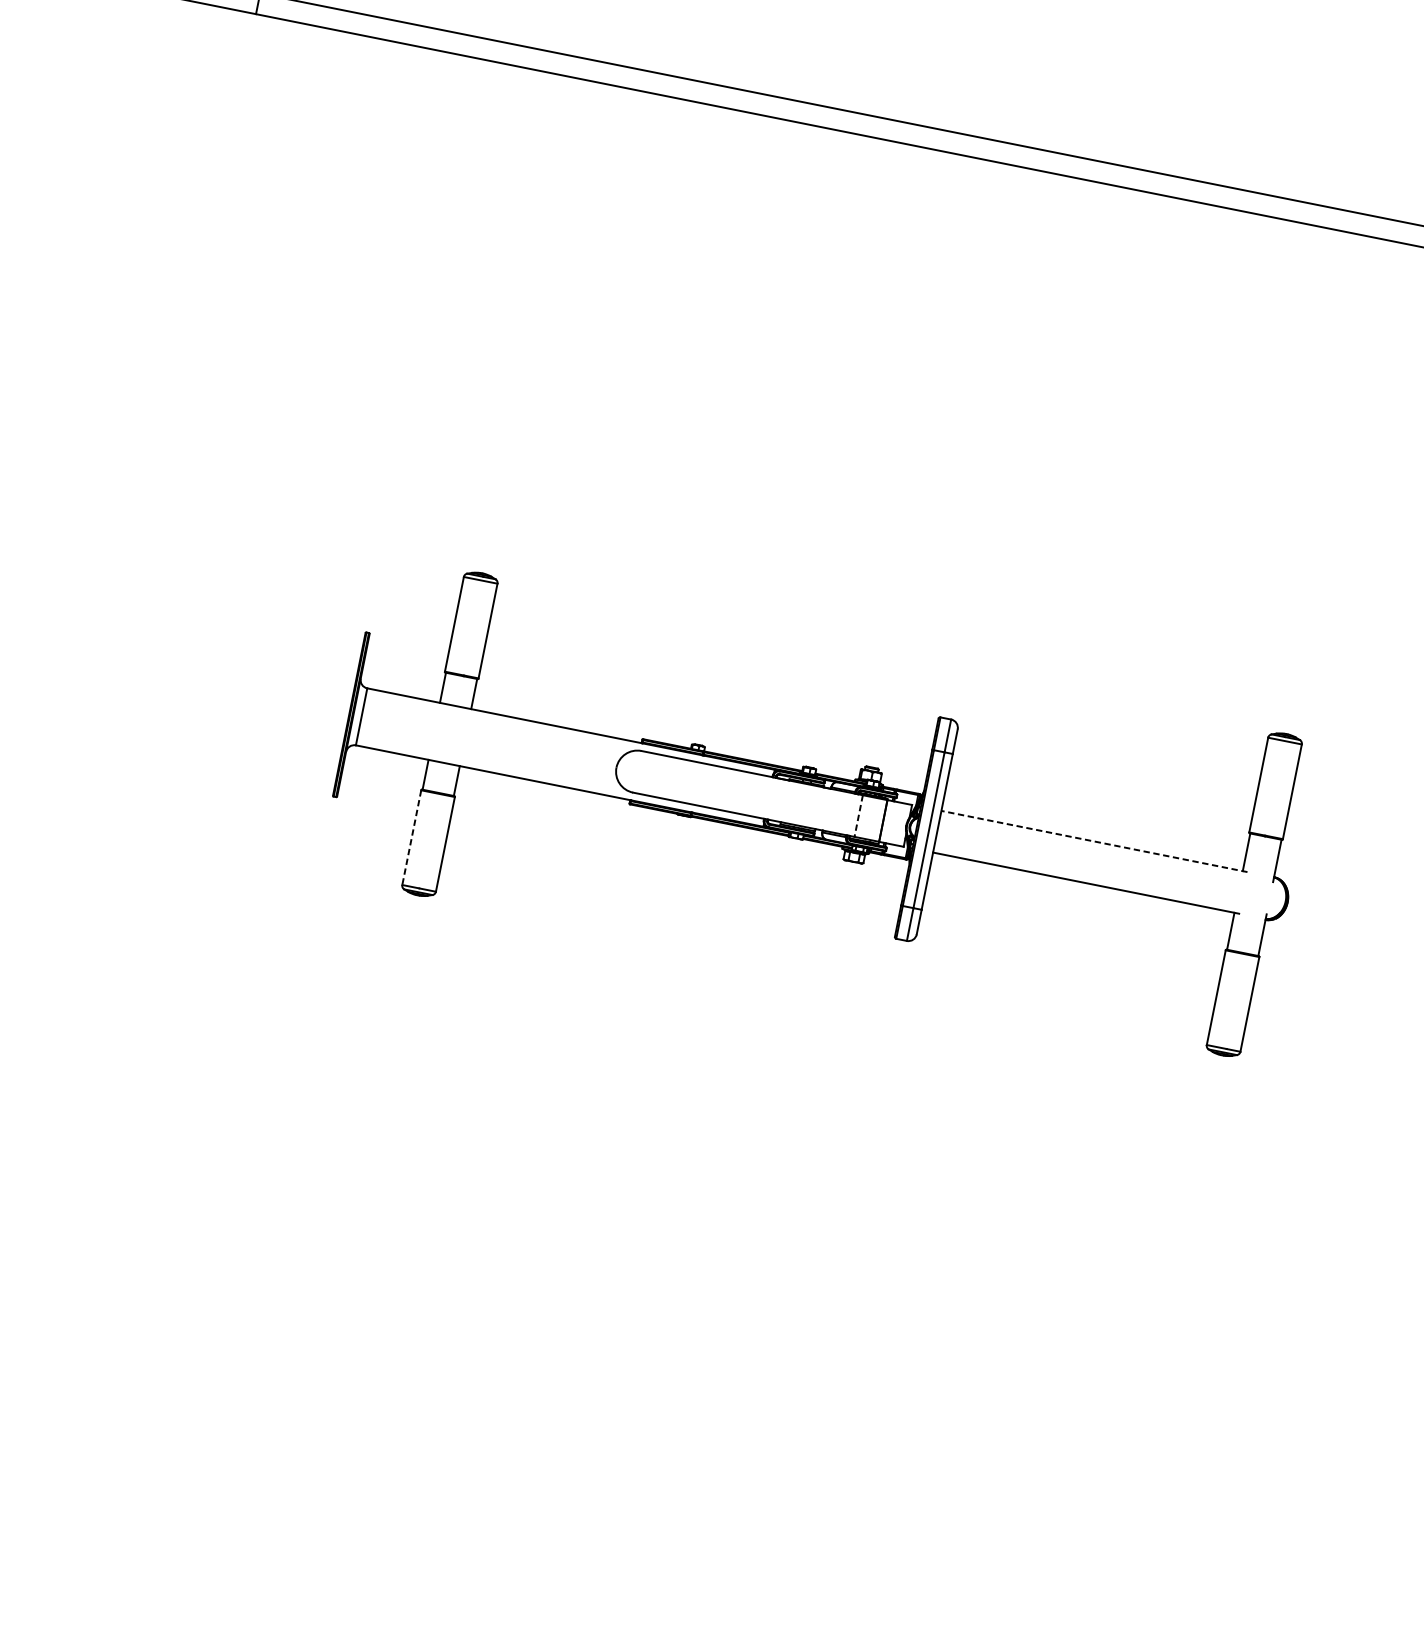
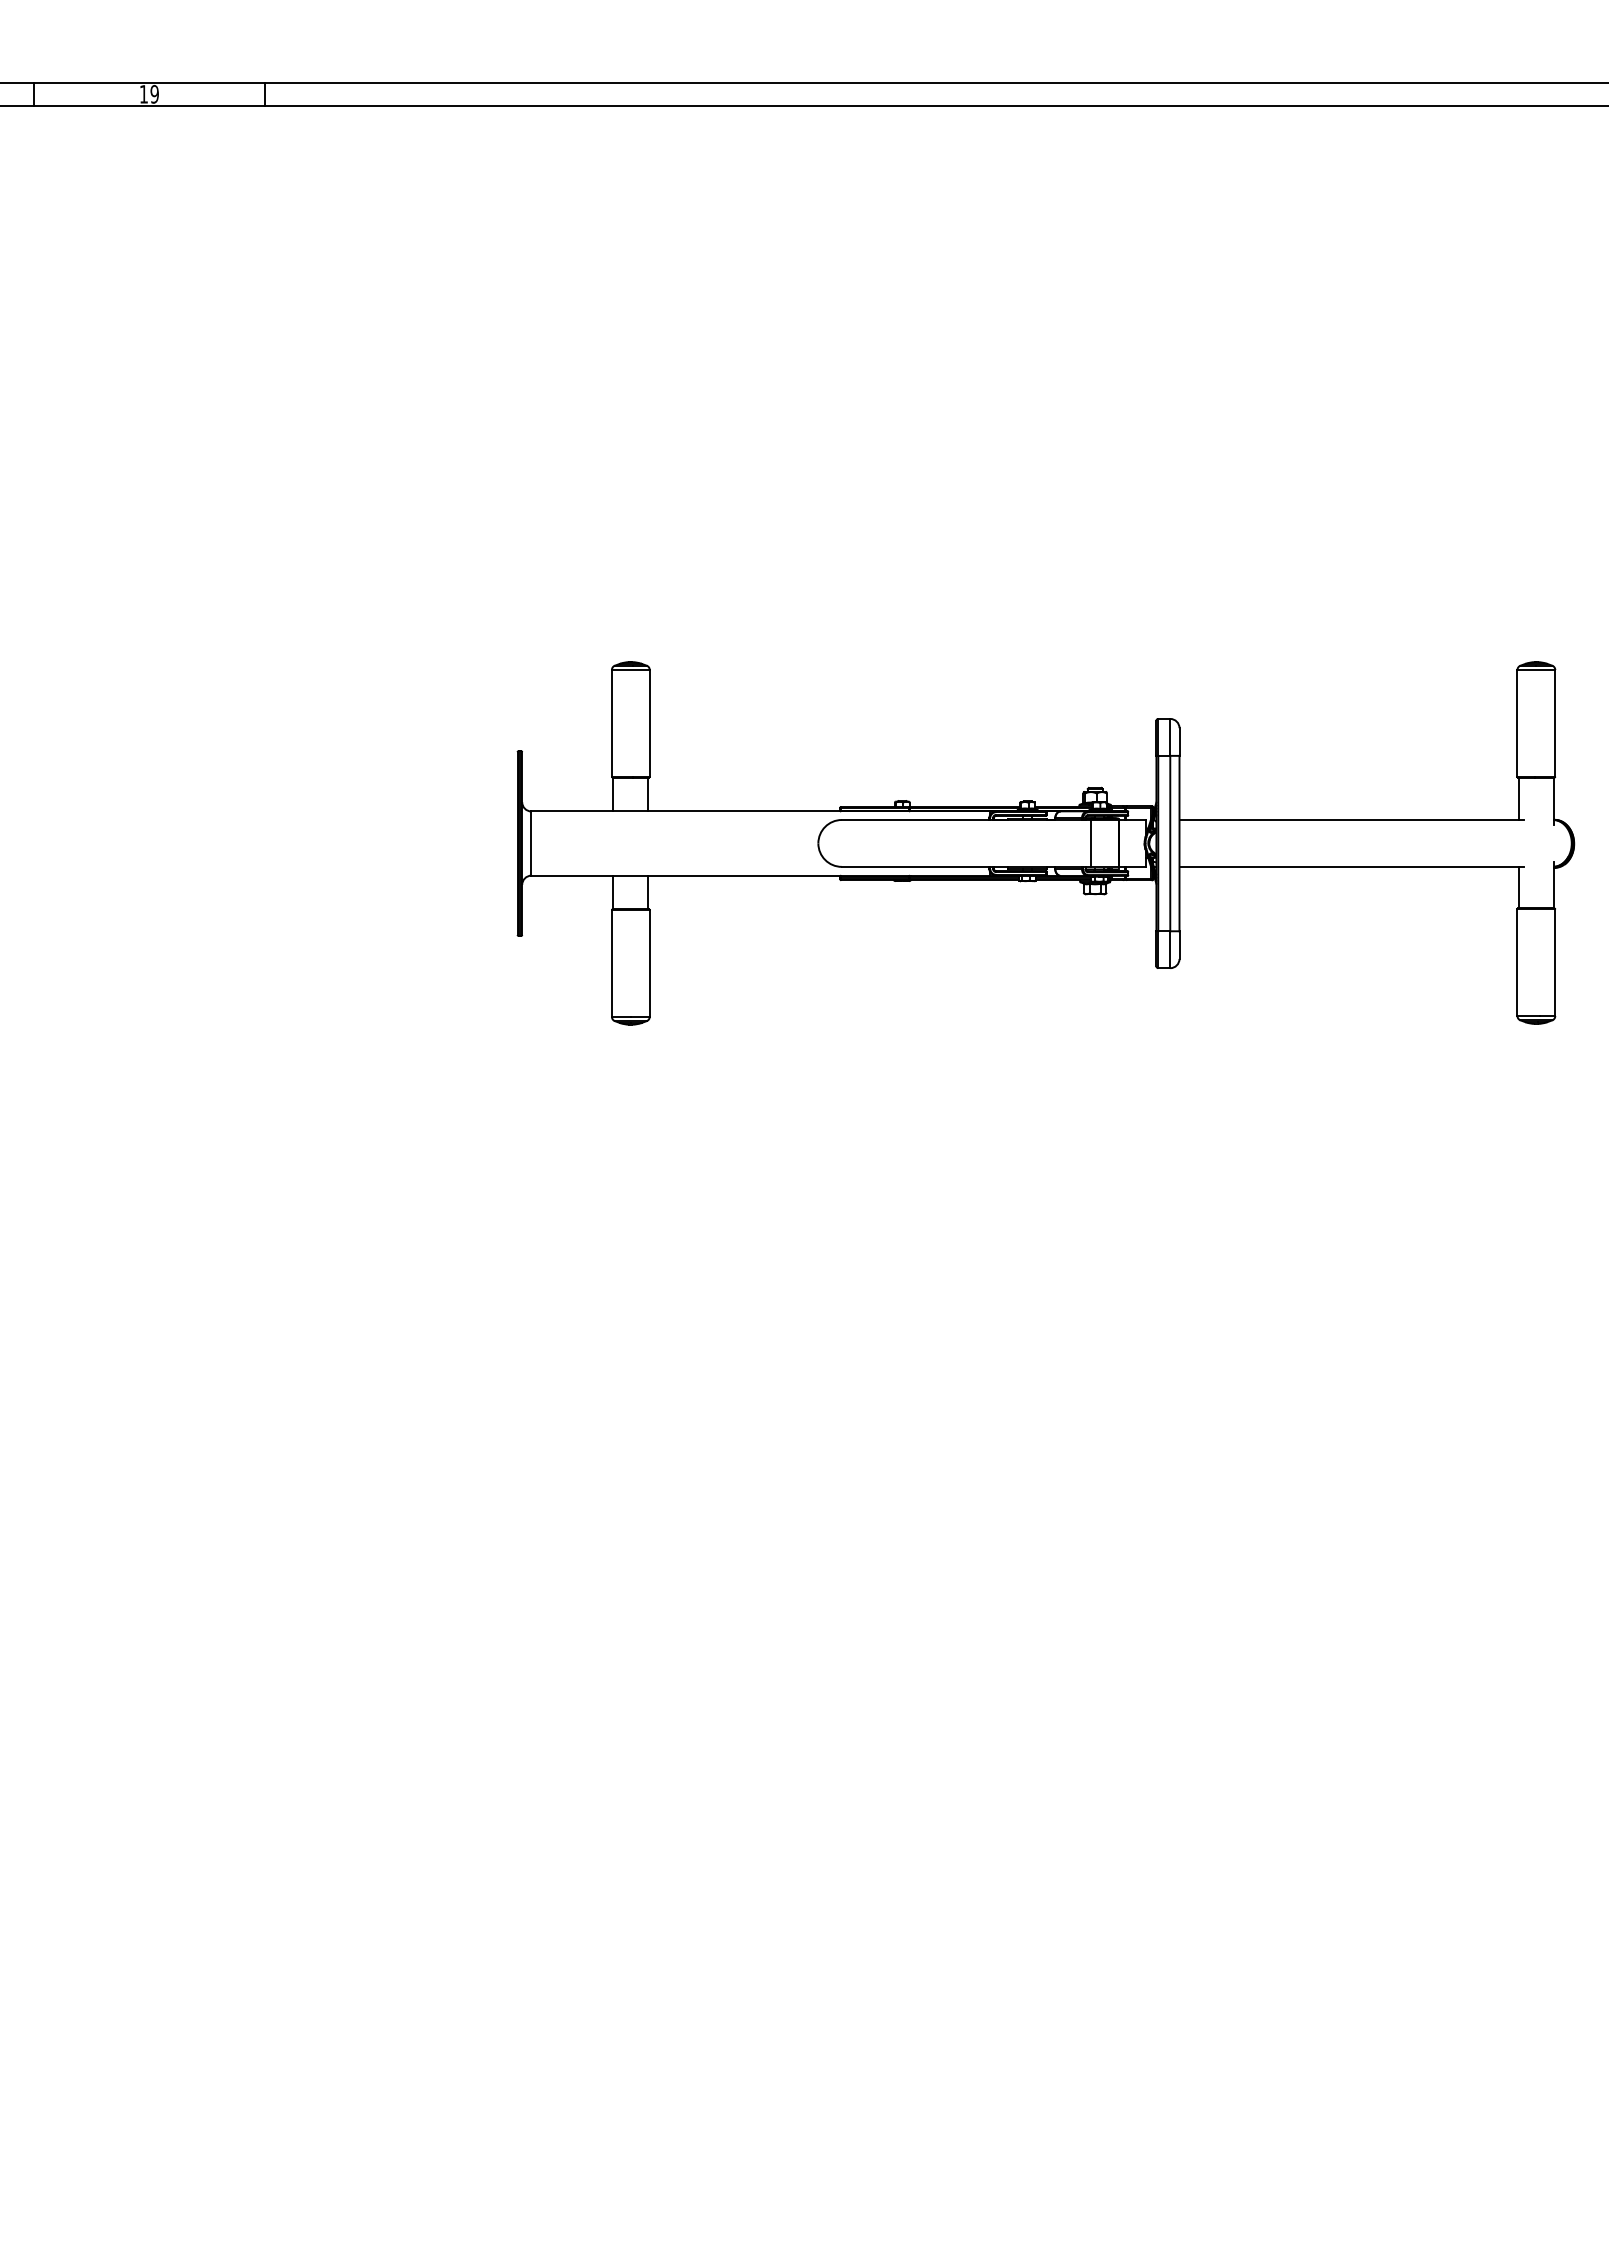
line: (859, 816) -> (1091, 843), dashed -> solid
line: (411, 838) -> (611, 964), dashed -> solid
line: (1094, 841) -> (1351, 819), dashed -> solid

